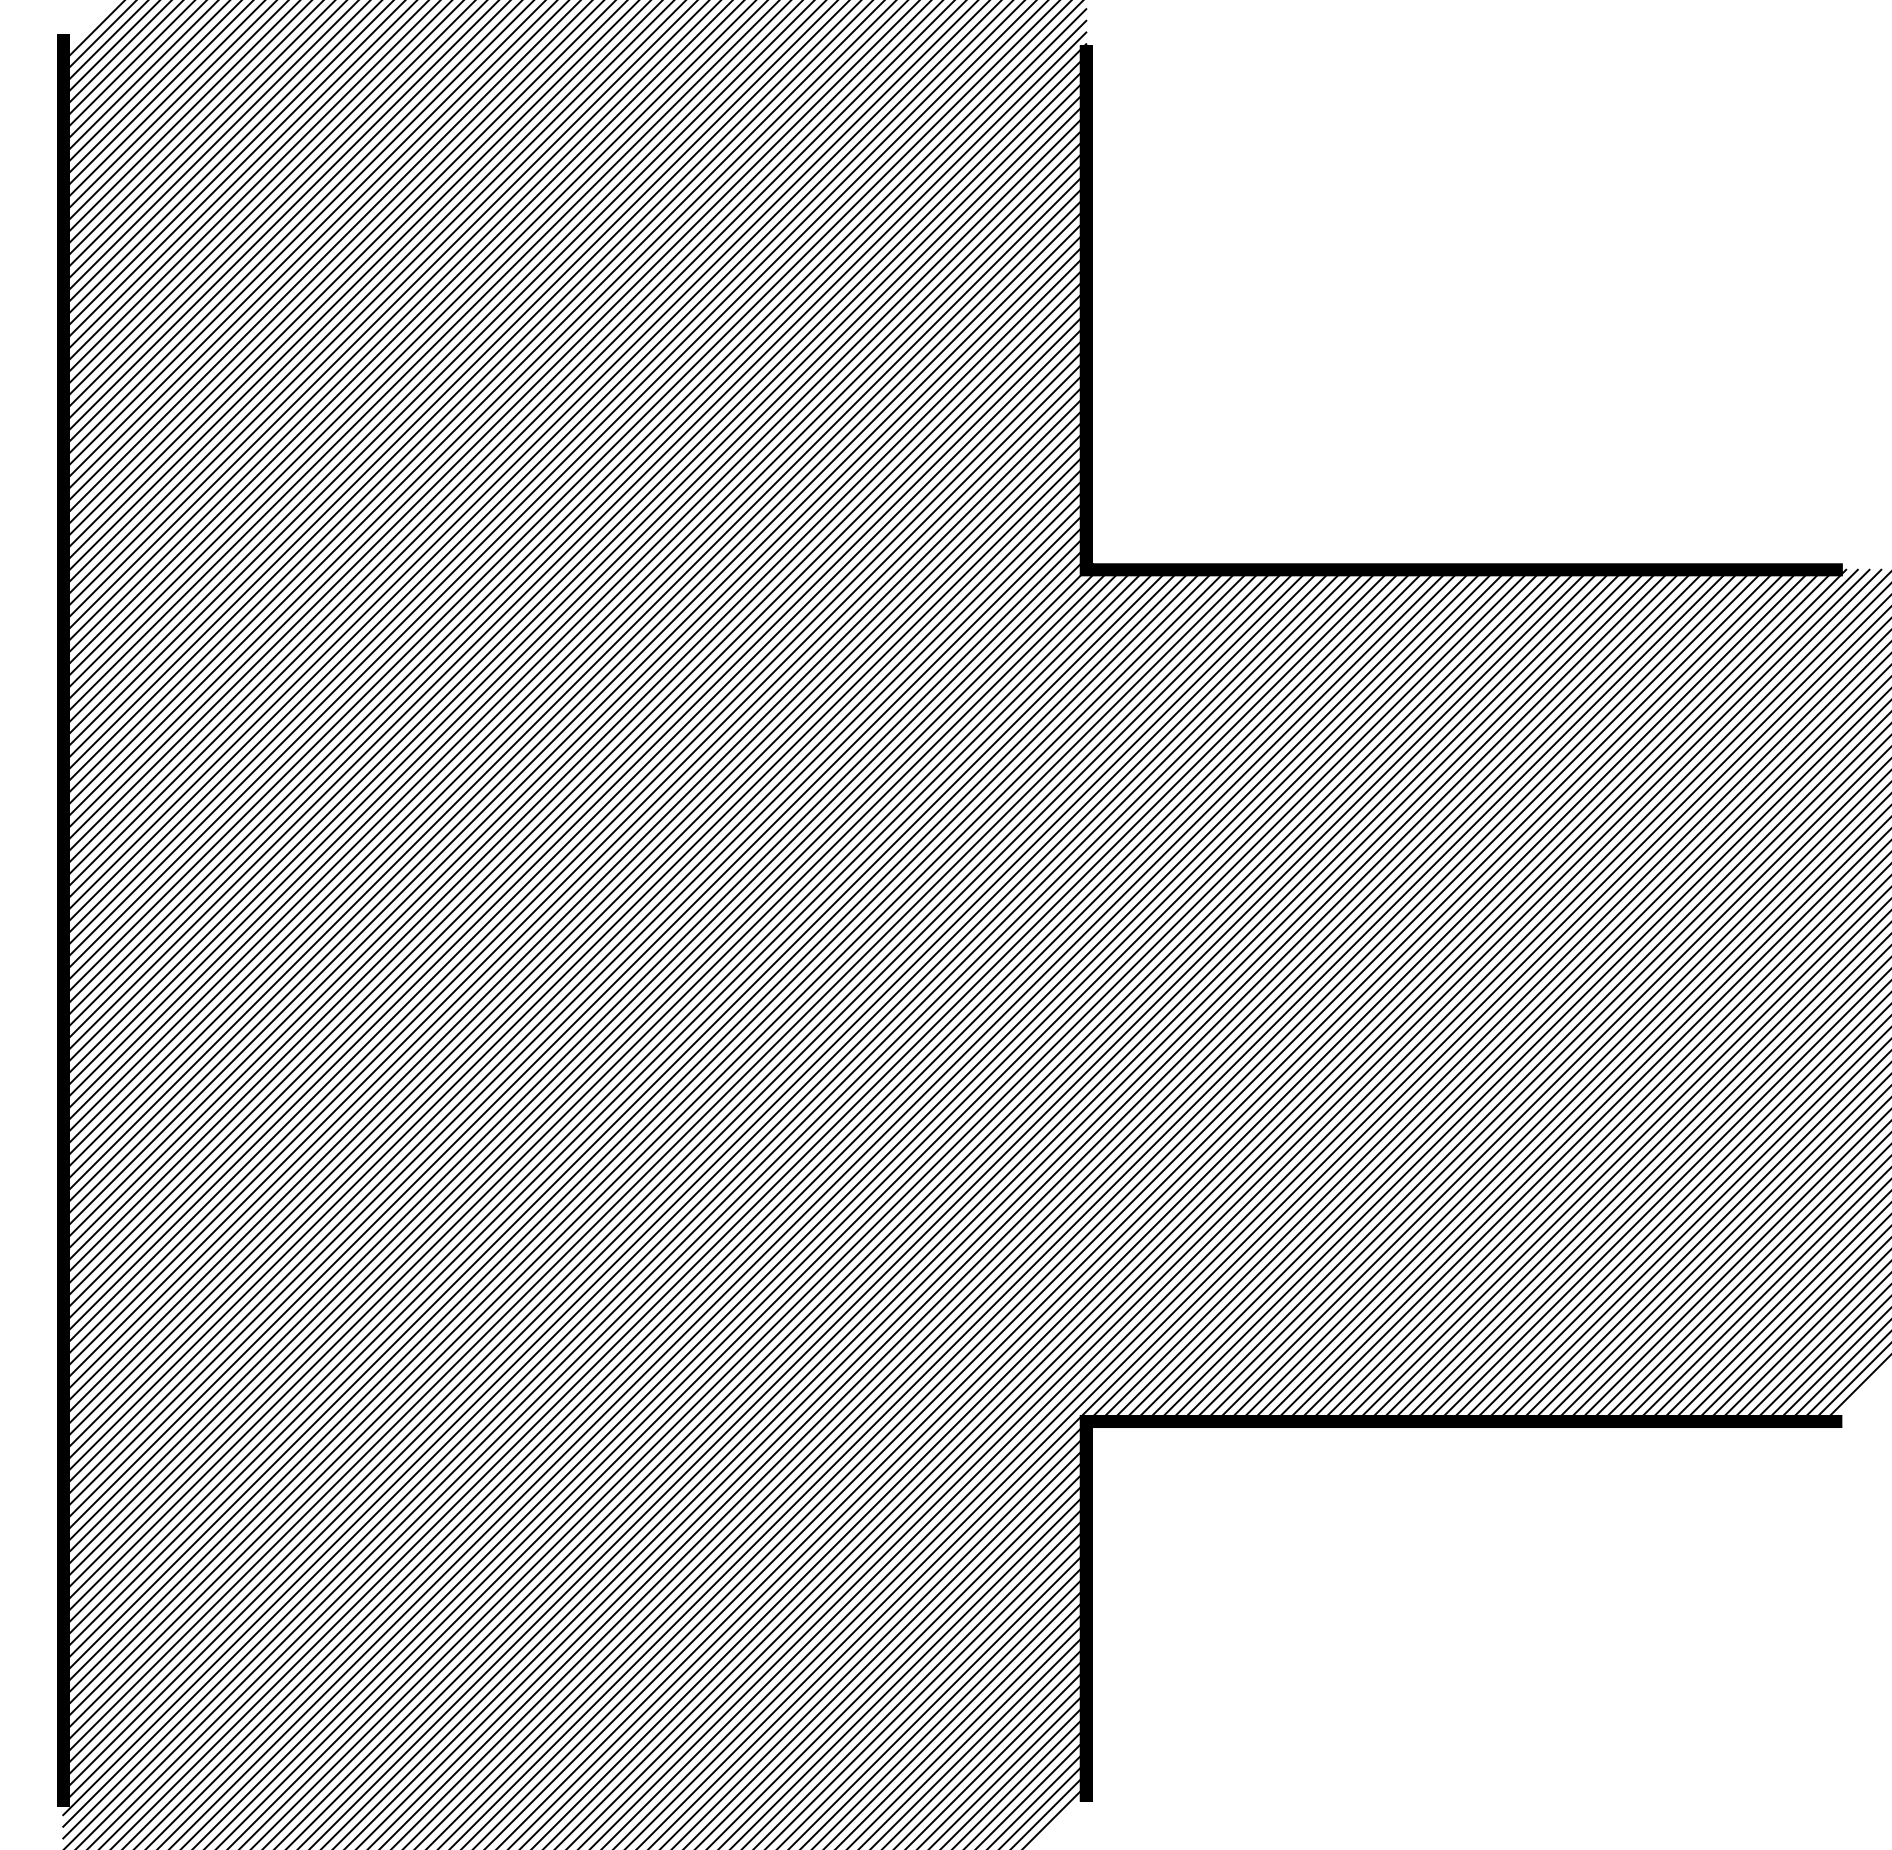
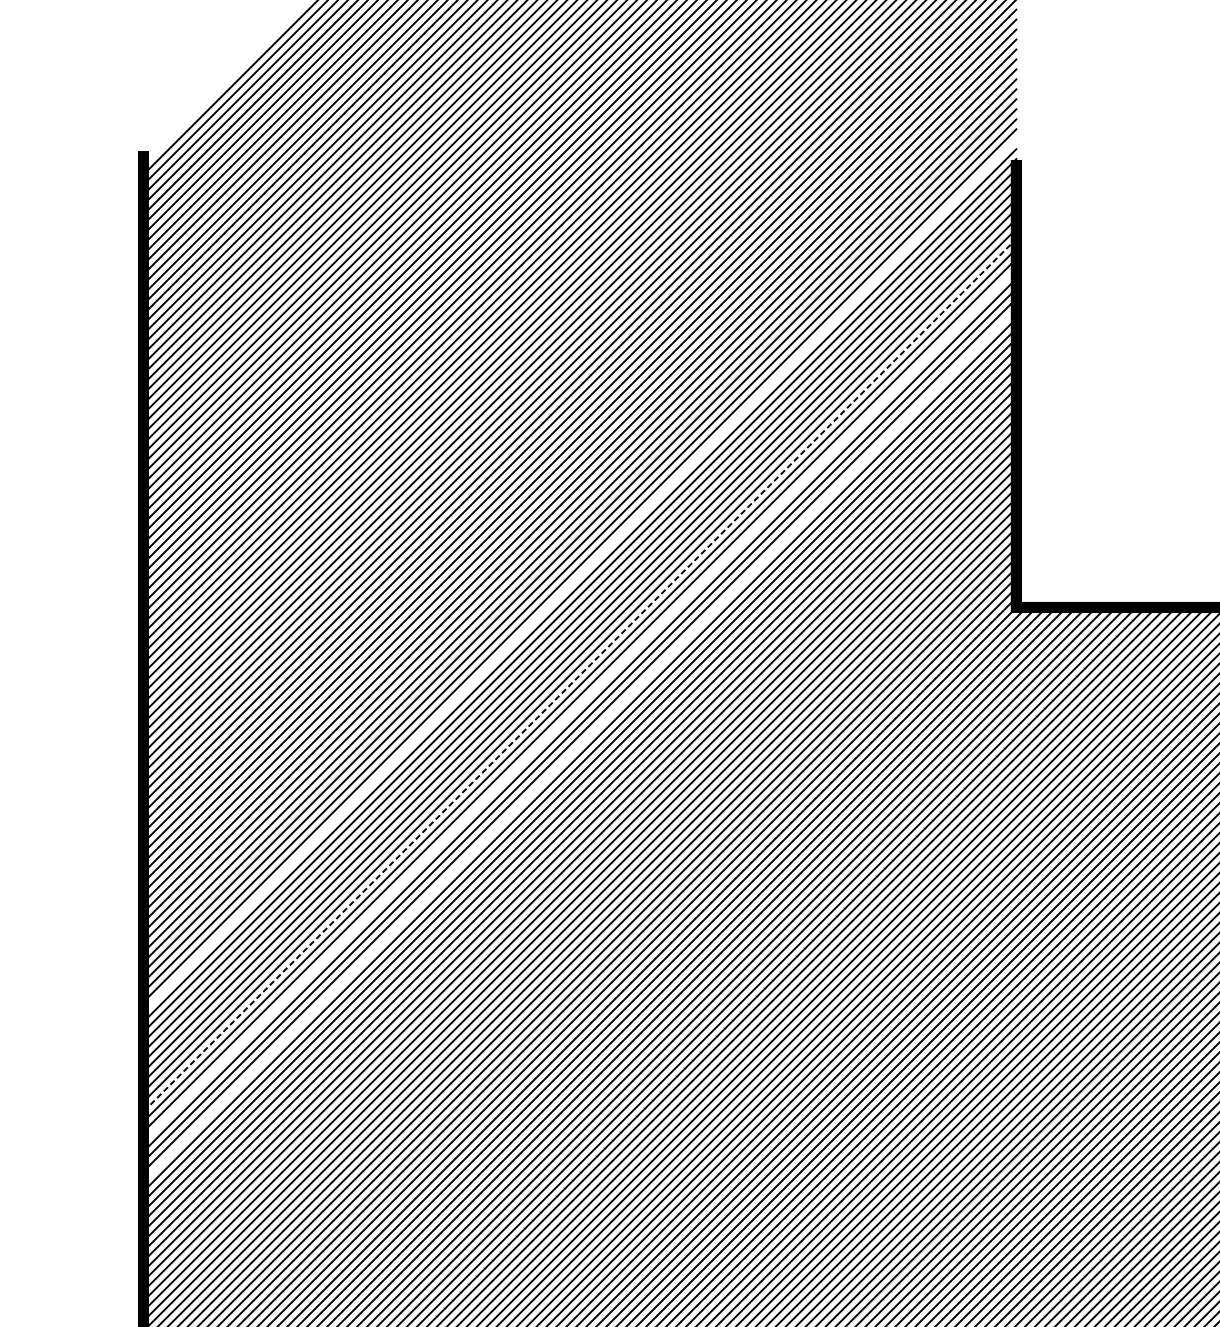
line: (574, 531) -> (579, 574), removed
line: (575, 648) -> (580, 674), solid -> dashed
line: (574, 683) -> (579, 704), removed
line: (574, 730) -> (579, 744), removed

